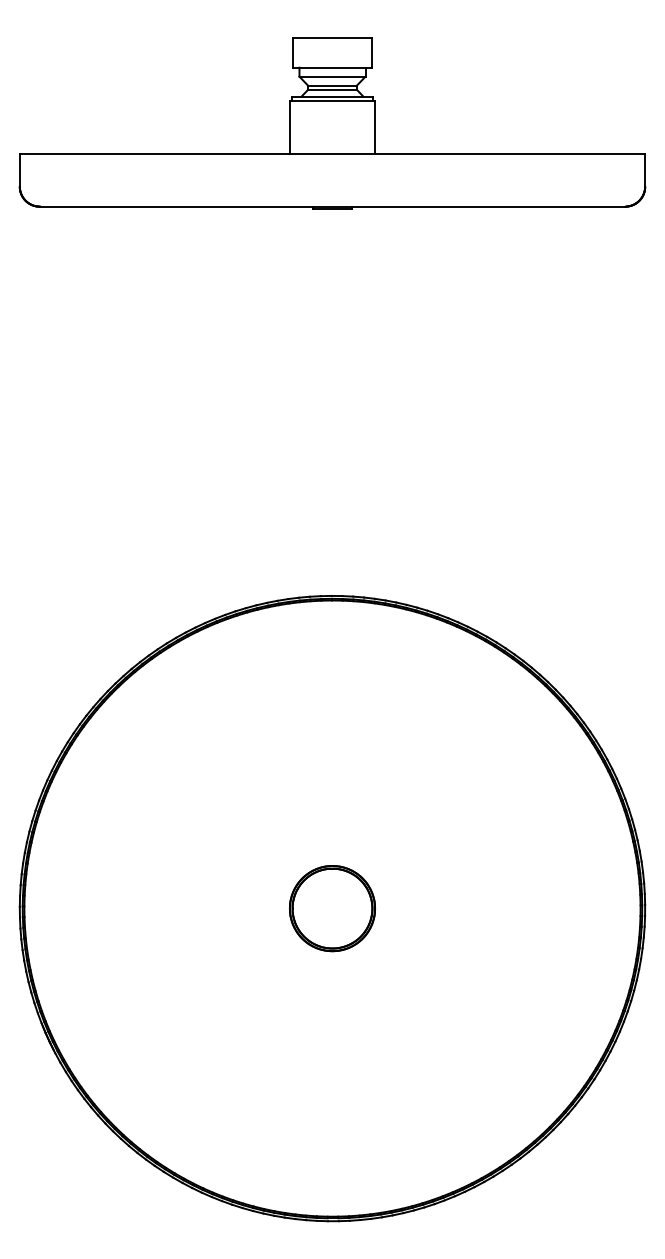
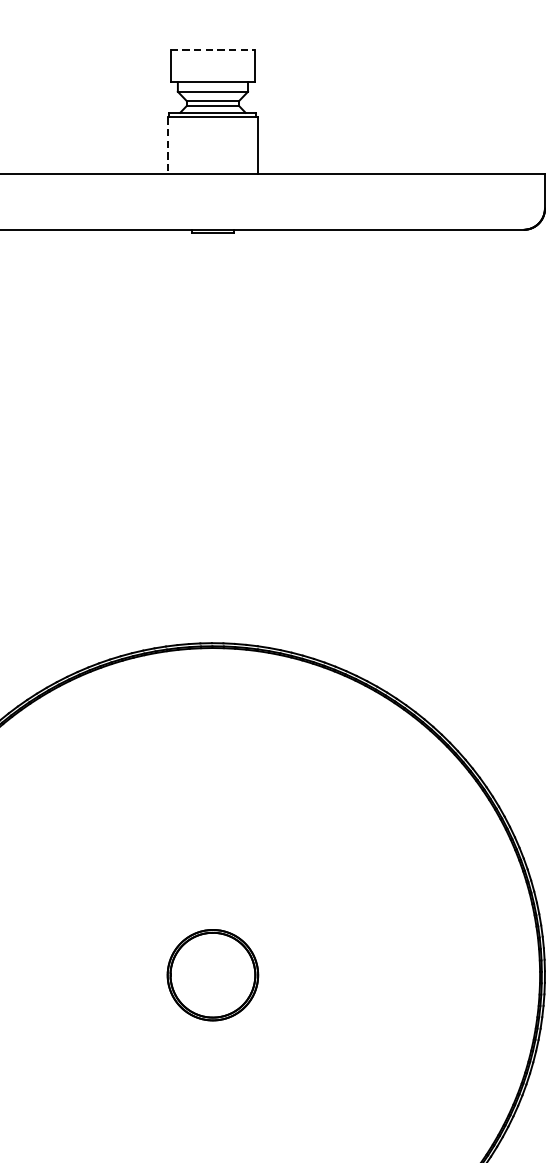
line: (332, 37) -> (212, 50), solid -> dashed
line: (289, 127) -> (167, 145), solid -> dashed

